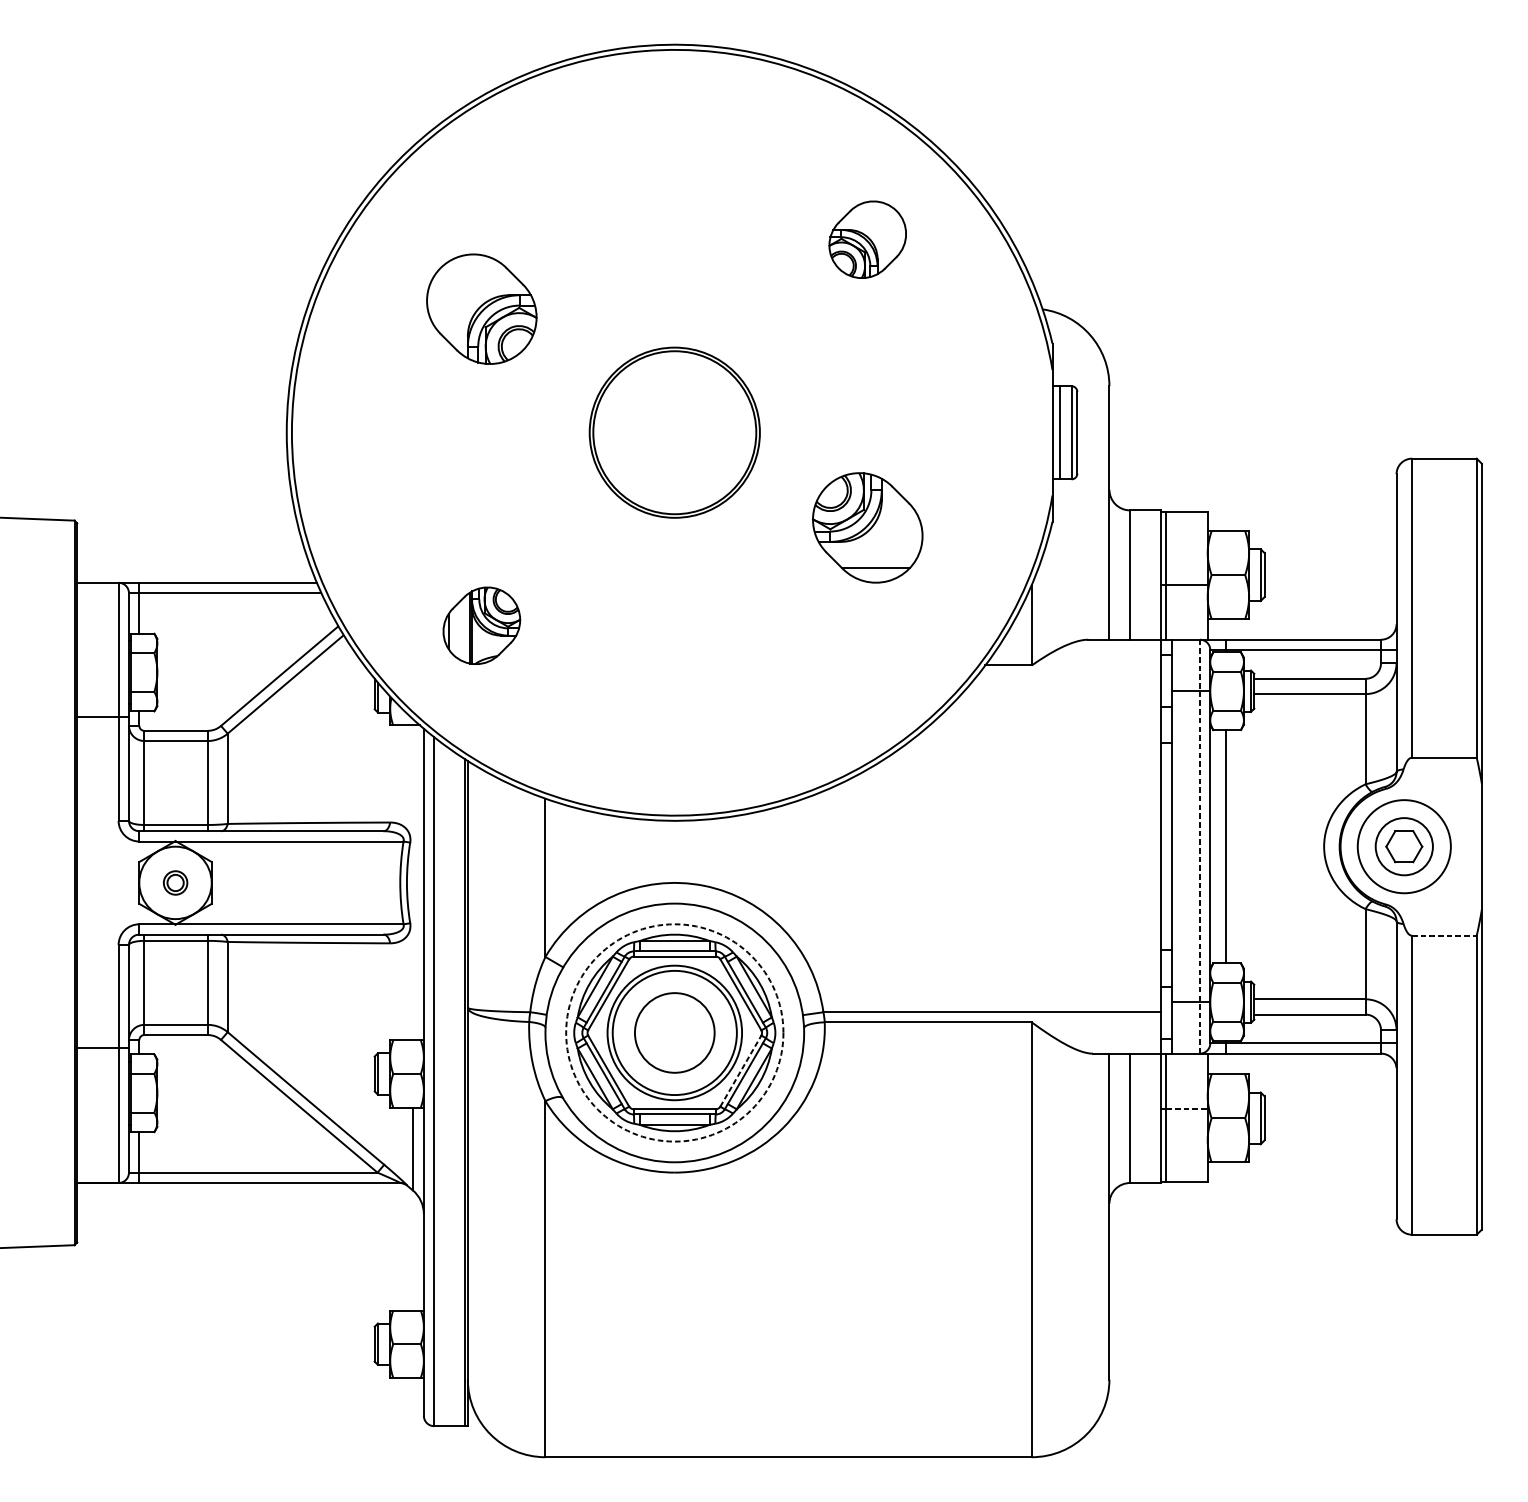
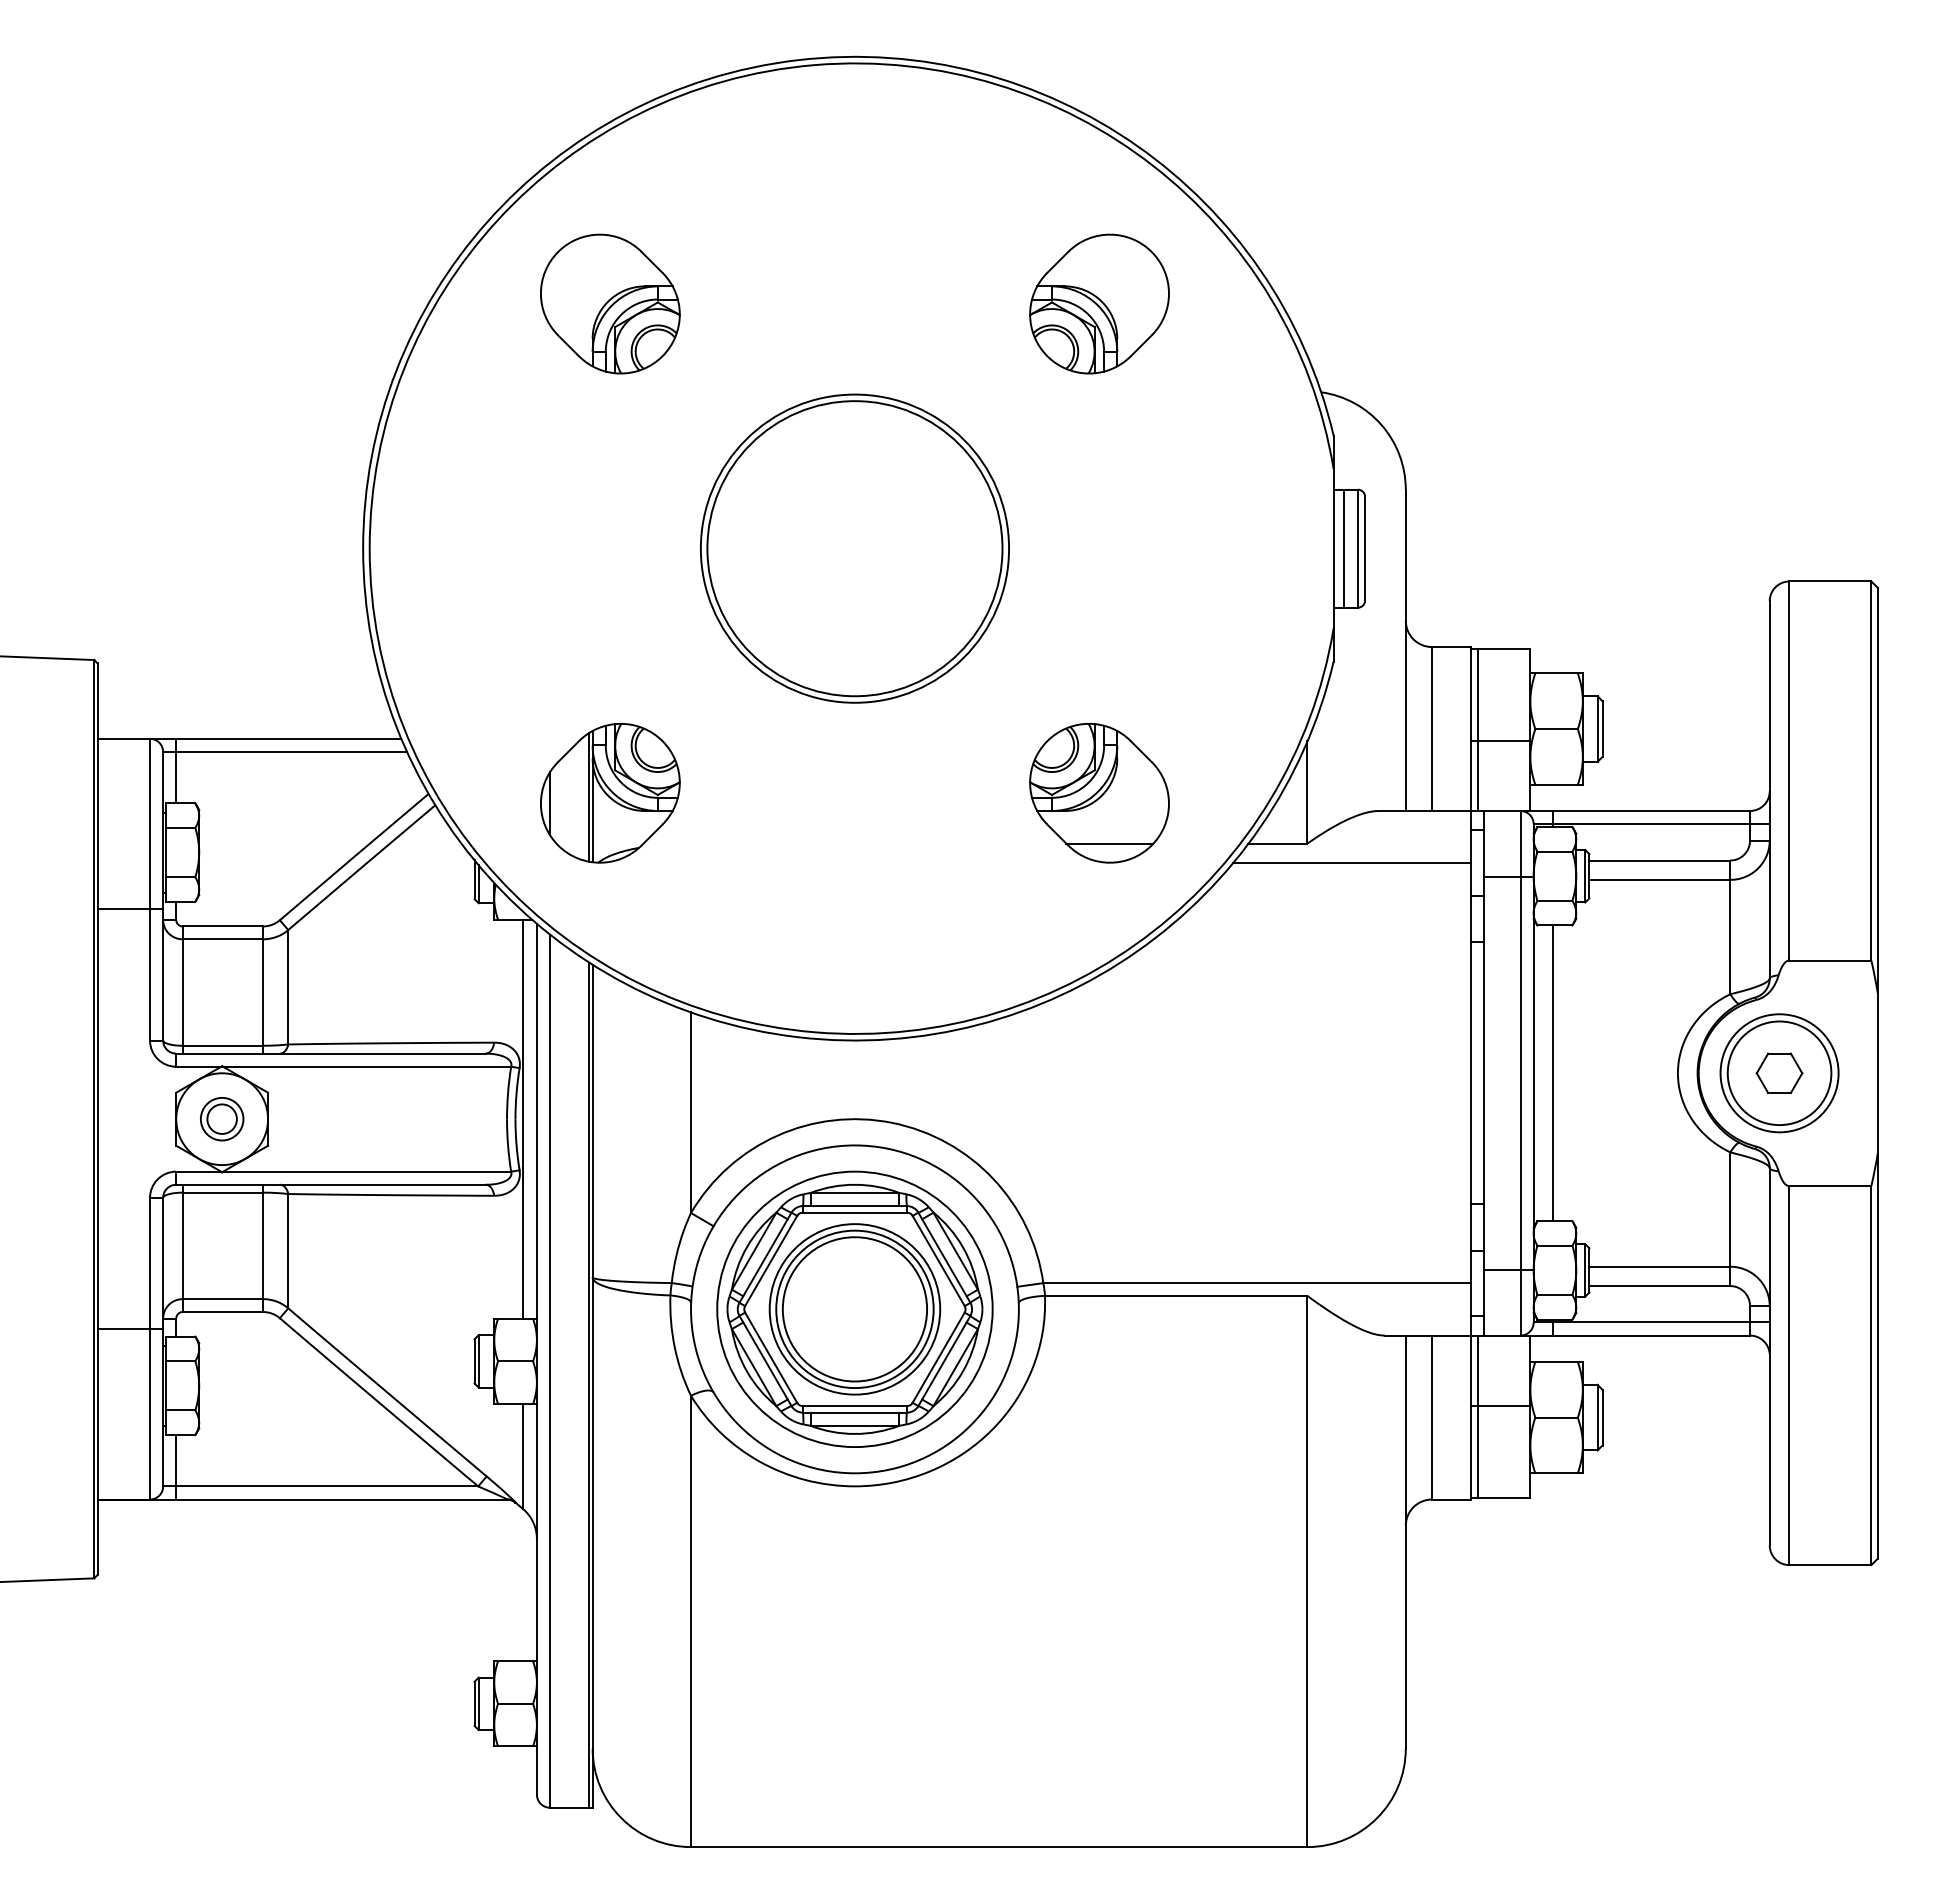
part: (867, 239) -> (1099, 303), size x1.43
part: (481, 308) -> (610, 303), moved
part: (674, 432) -> (854, 548), size x1.43
part: (867, 528) -> (1099, 793), moved
part: (481, 625) -> (610, 793), size x1.43
line: (1066, 681) -> (1351, 863), added
line: (1199, 846) -> (1520, 1073), dashed -> solid
circle: (1404, 846) -> (1779, 1073), size x1.43
line: (412, 882) -> (522, 1118), added
part: (175, 883) -> (222, 1119), size x1.43
line: (1444, 936) -> (1830, 1186), dashed -> solid
circle: (674, 1033) -> (854, 1309), dashed -> solid
circle: (674, 1033) -> (854, 1309), size x1.43
line: (740, 1070) -> (938, 1357), dashed -> solid
line: (1187, 1108) -> (1504, 1405), dashed -> solid

